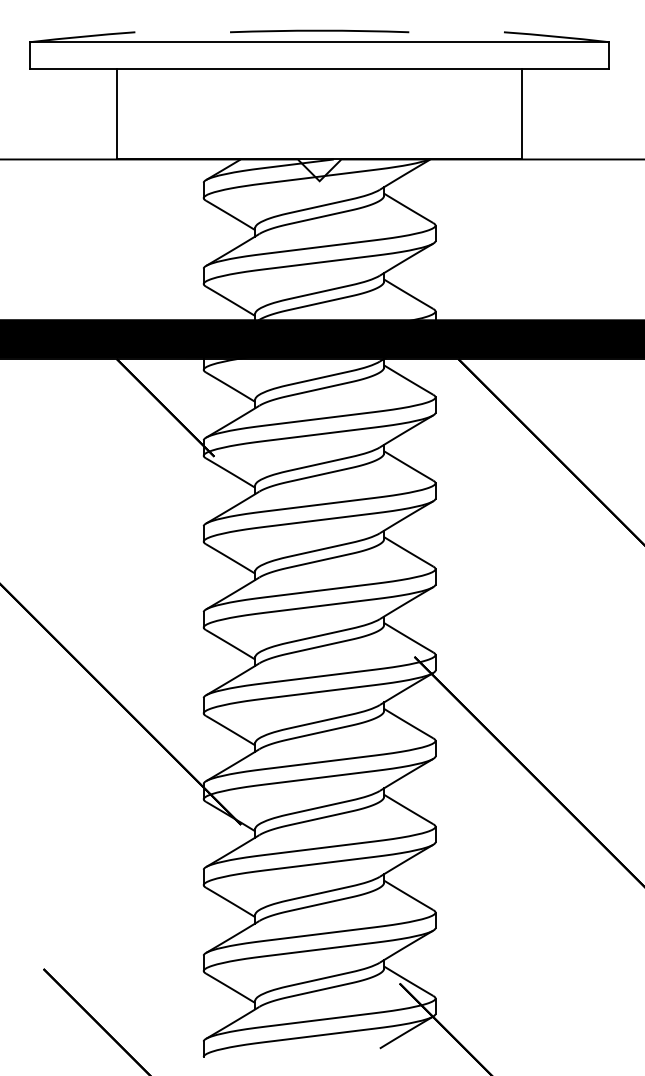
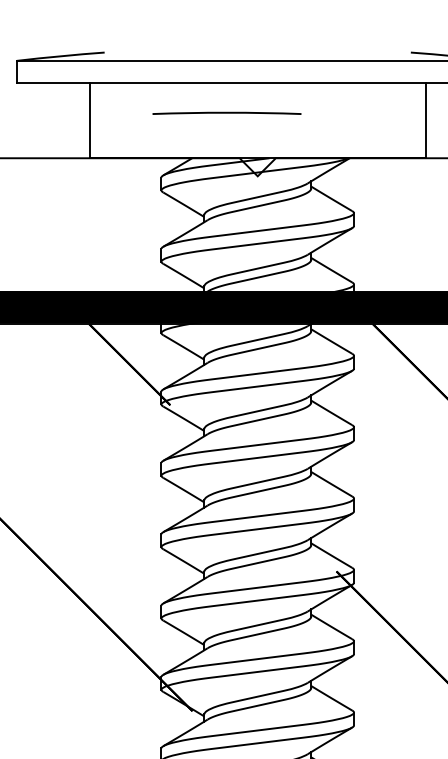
arc: (319, 31) -> (226, 113), moved

